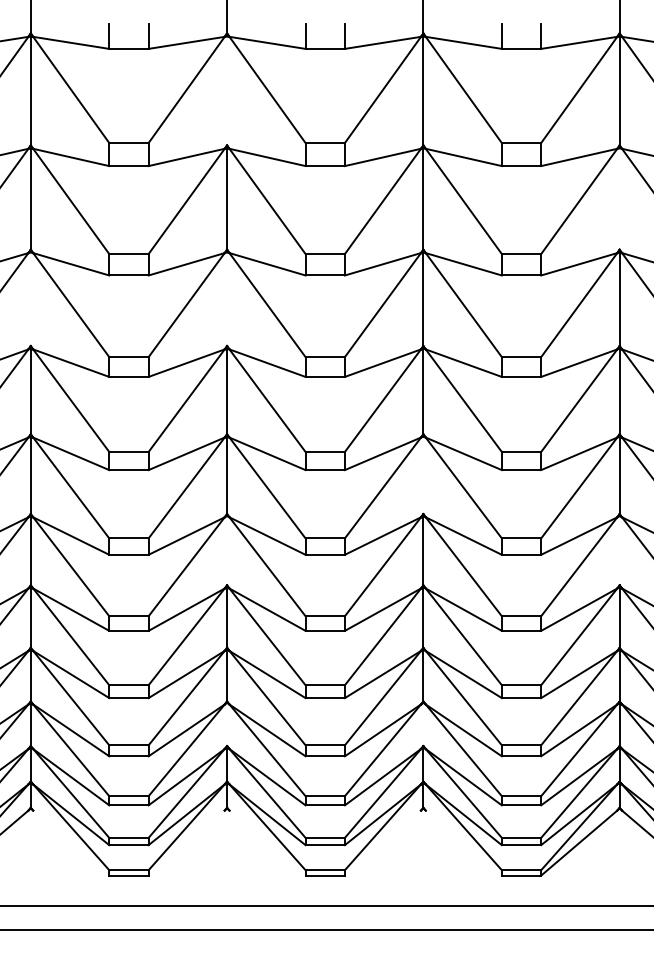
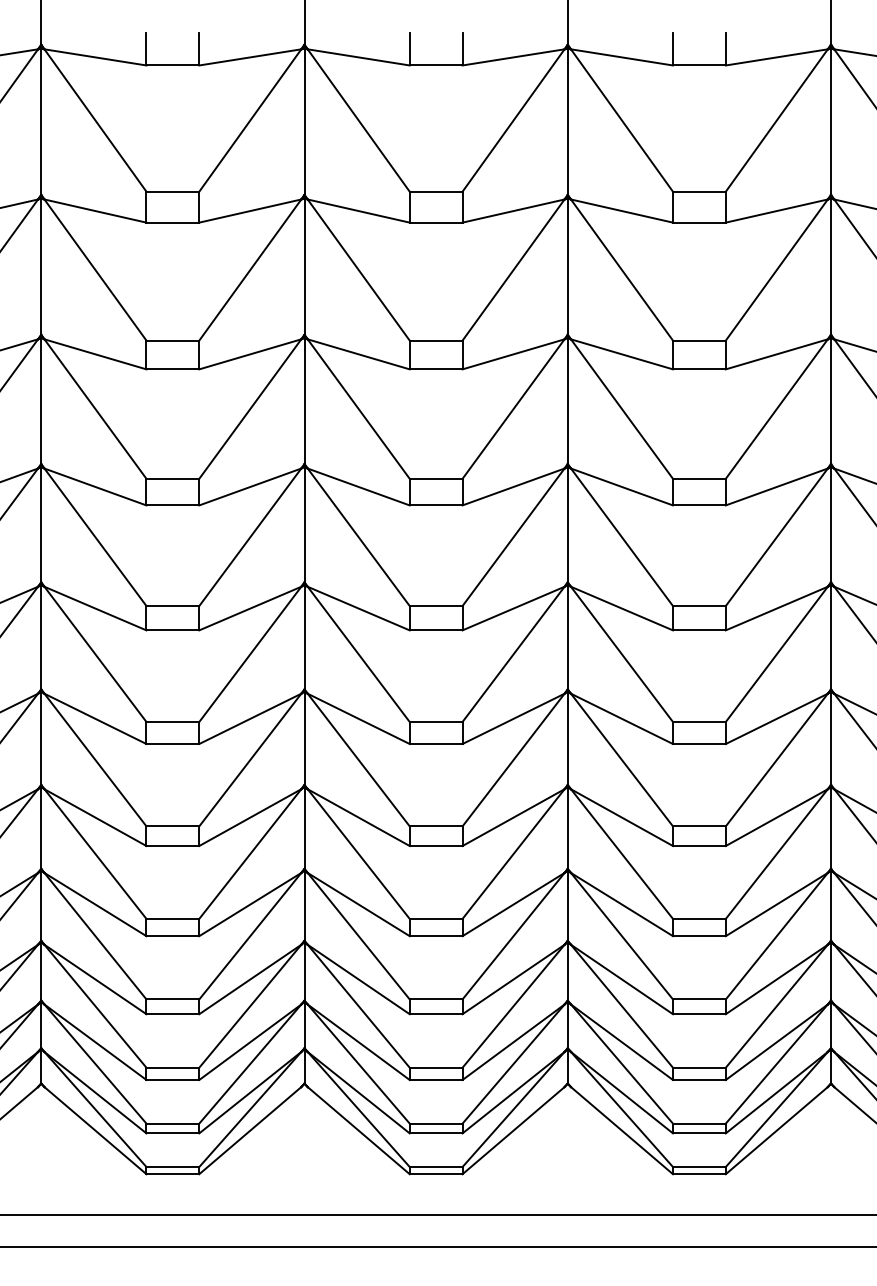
line: (227, 90) -> (304, 121), added
line: (620, 198) -> (831, 266), added
line: (30, 298) -> (41, 400), added
line: (227, 298) -> (304, 400), added
line: (423, 475) -> (567, 637), added
line: (227, 550) -> (304, 738), added
line: (620, 550) -> (831, 738), added
line: (227, 724) -> (304, 971), added
line: (423, 724) -> (567, 971), added
line: (71, 842) -> (95, 1130), added
line: (186, 842) -> (250, 1130), added
line: (267, 842) -> (358, 1130), added
line: (382, 842) -> (513, 1130), added
line: (463, 842) -> (621, 1130), added

